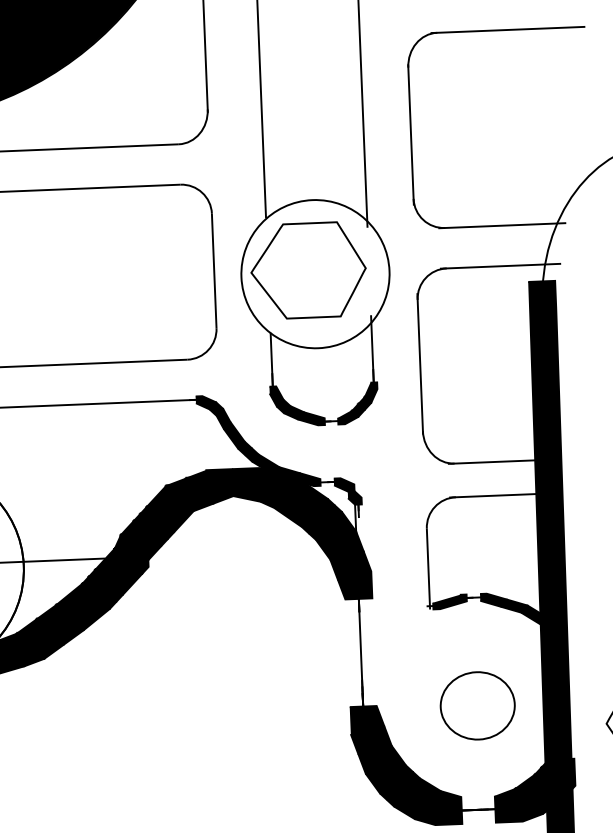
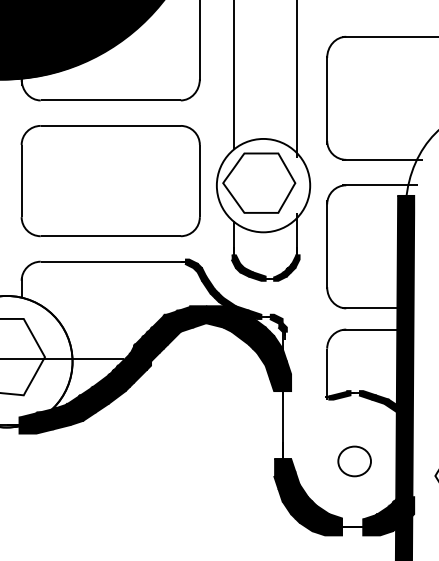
part: (477, 705) -> (354, 461), size x0.7

